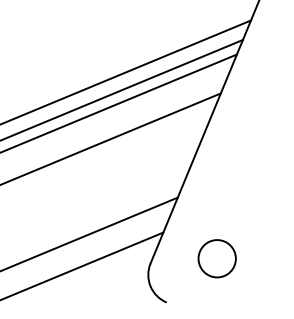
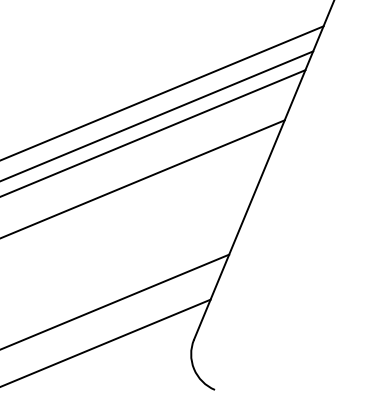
circle: (216, 258) -> (279, 333), removed

